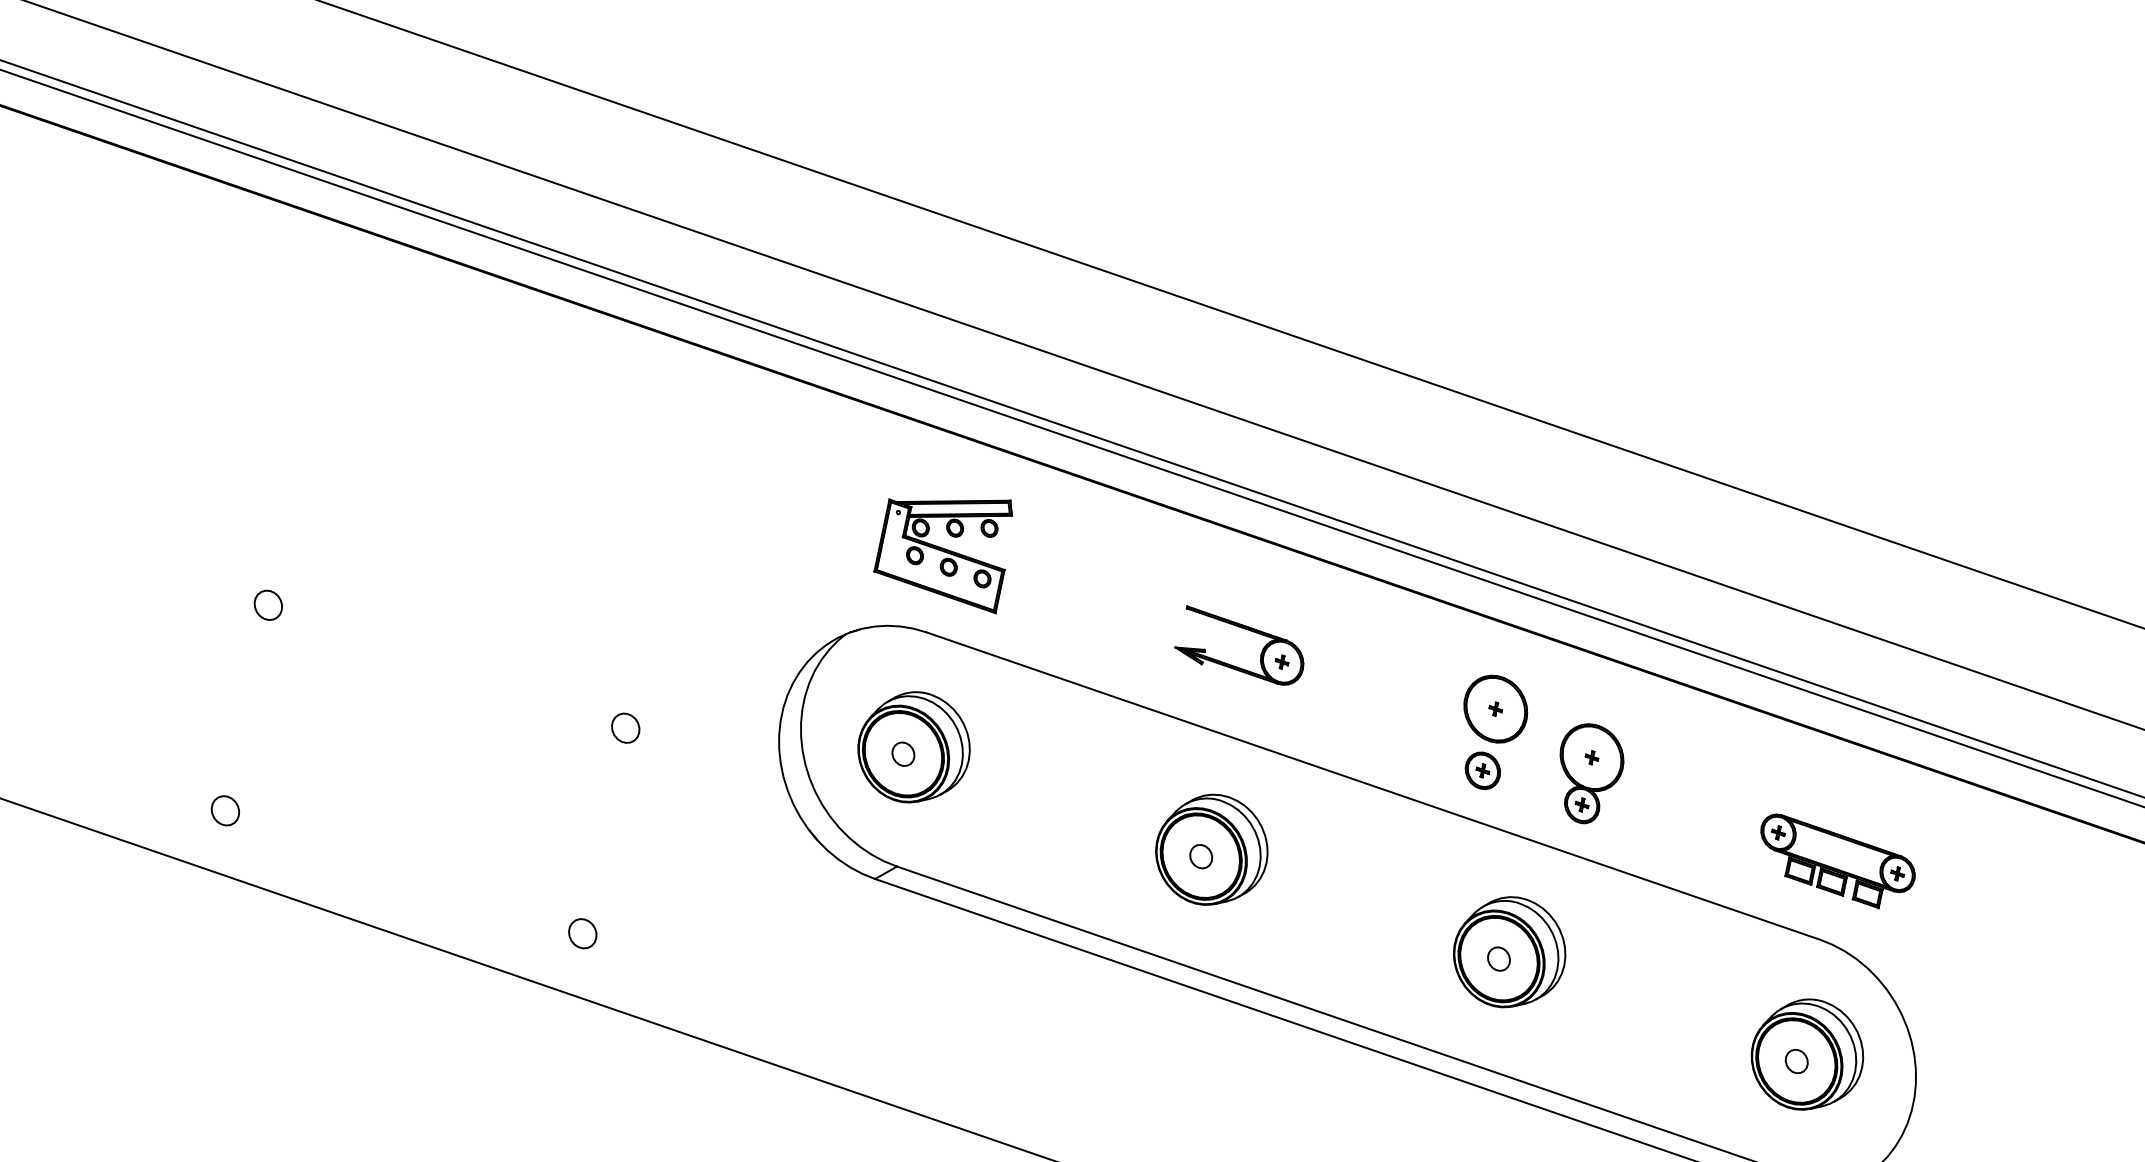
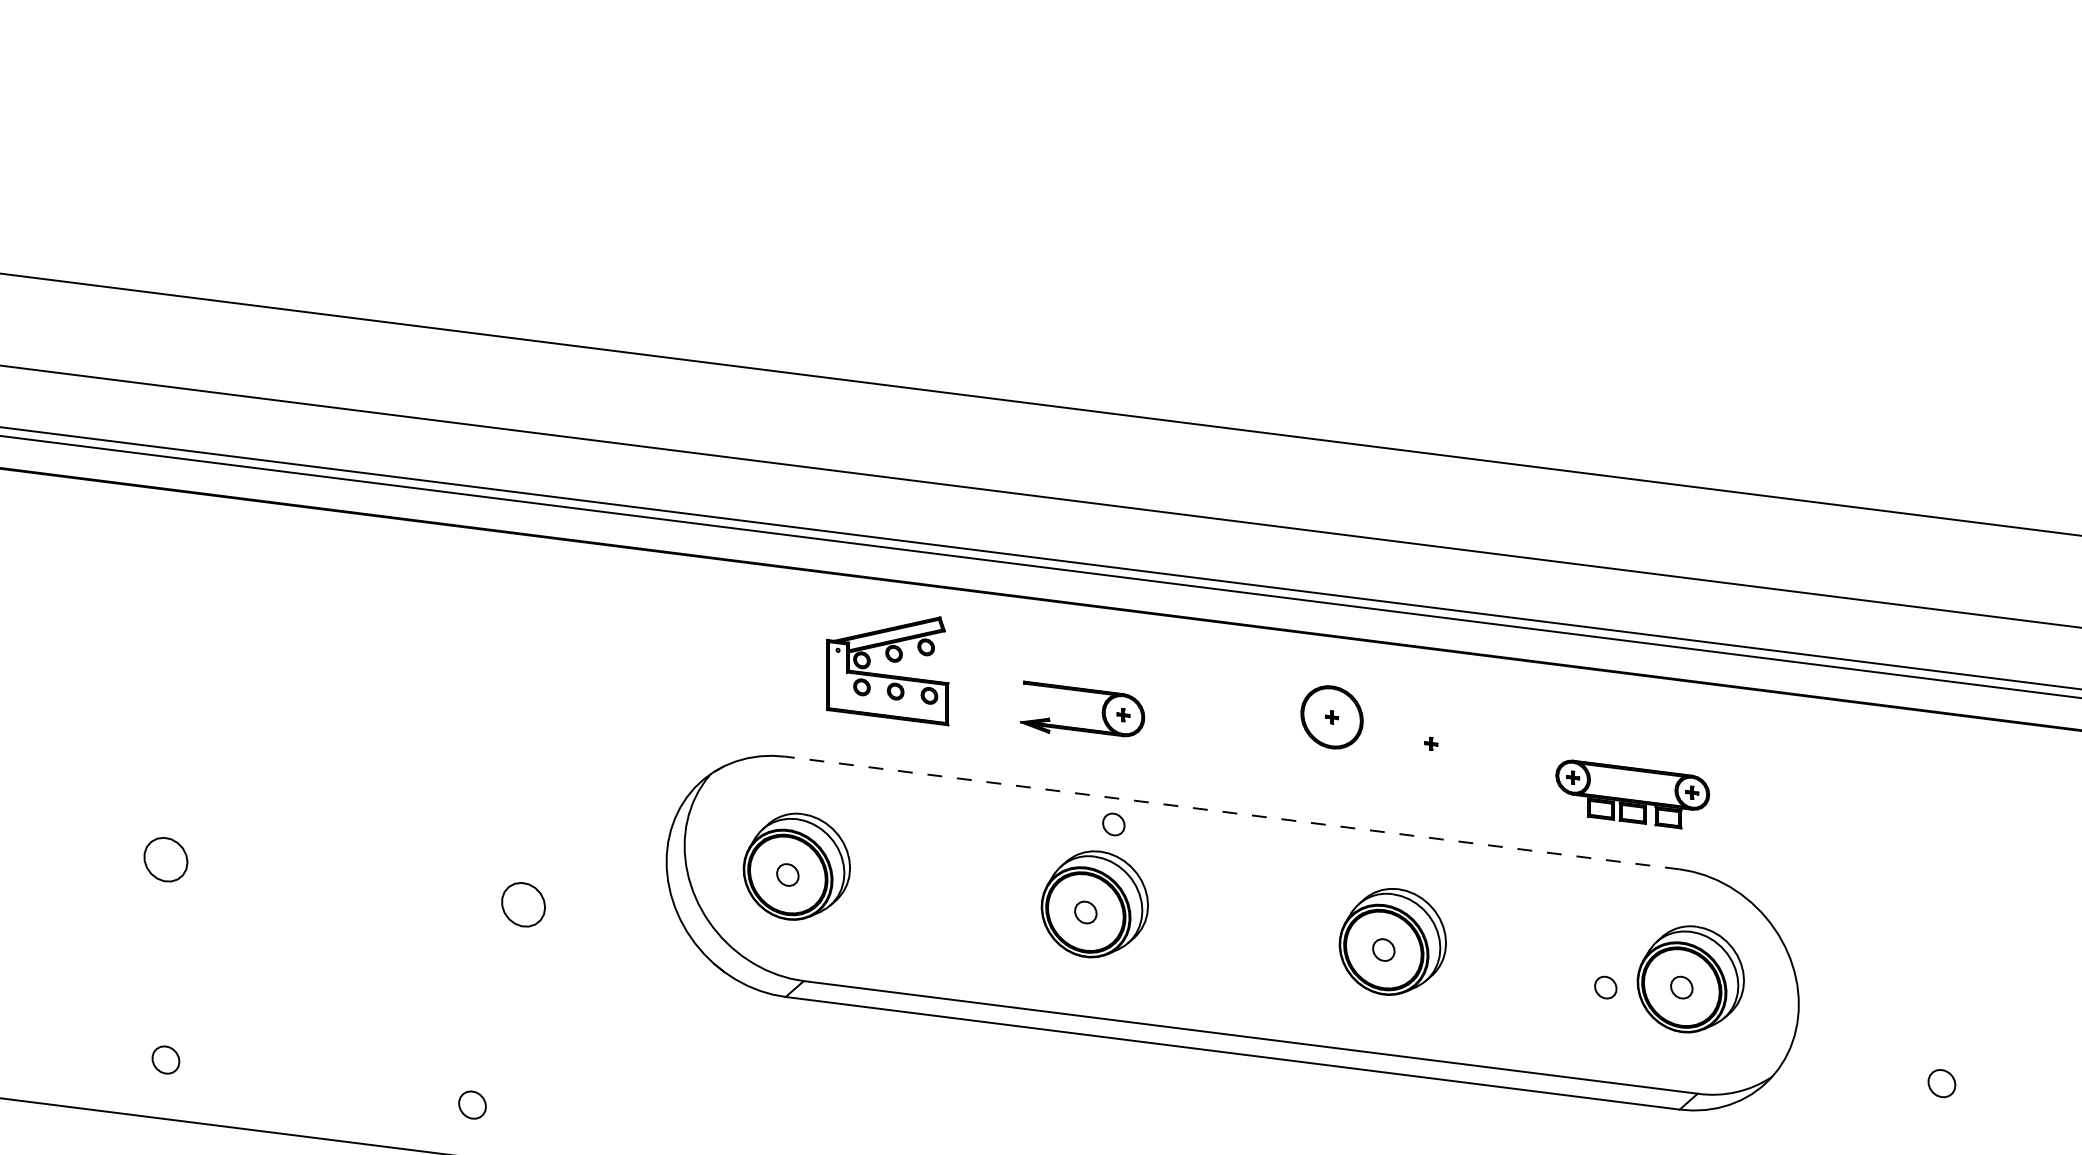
part: (944, 544) -> (887, 671), moved
part: (268, 604) -> (165, 859), size x1.6
part: (625, 727) -> (523, 904), size x1.6
part: (1482, 770) -> (1331, 777), removed
part: (1248, 772) -> (1113, 824), added
part: (1587, 773) -> (1430, 759), removed
line: (1372, 786) -> (1232, 813), solid -> dashed
part: (1835, 862) -> (1632, 794), moved
part: (582, 933) -> (472, 1104), moved
part: (1718, 1045) -> (1605, 987), added

